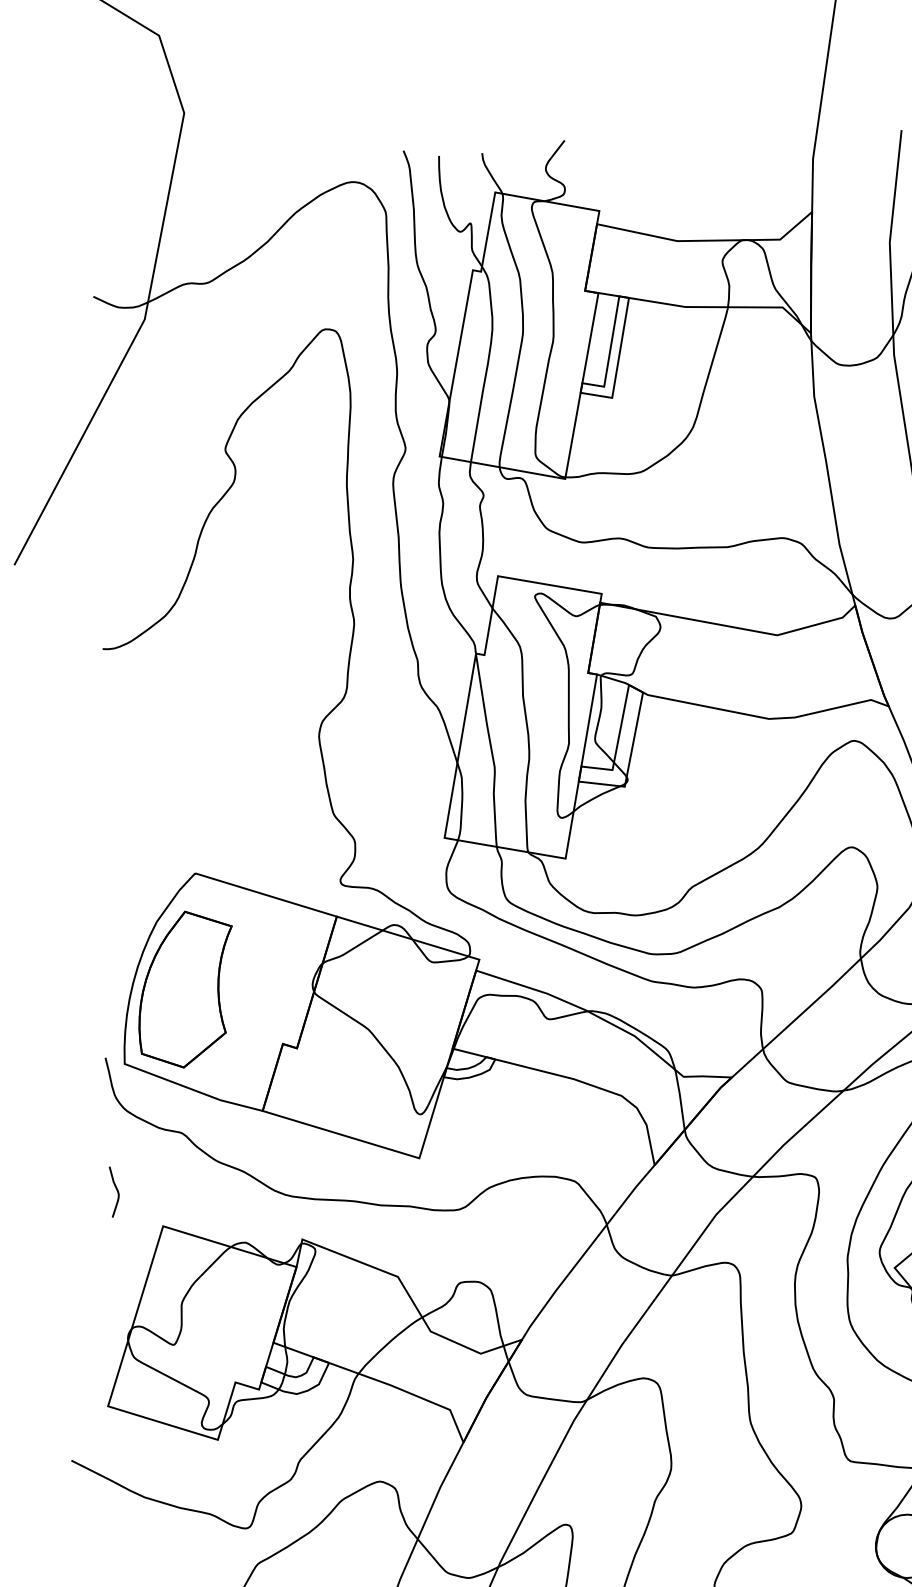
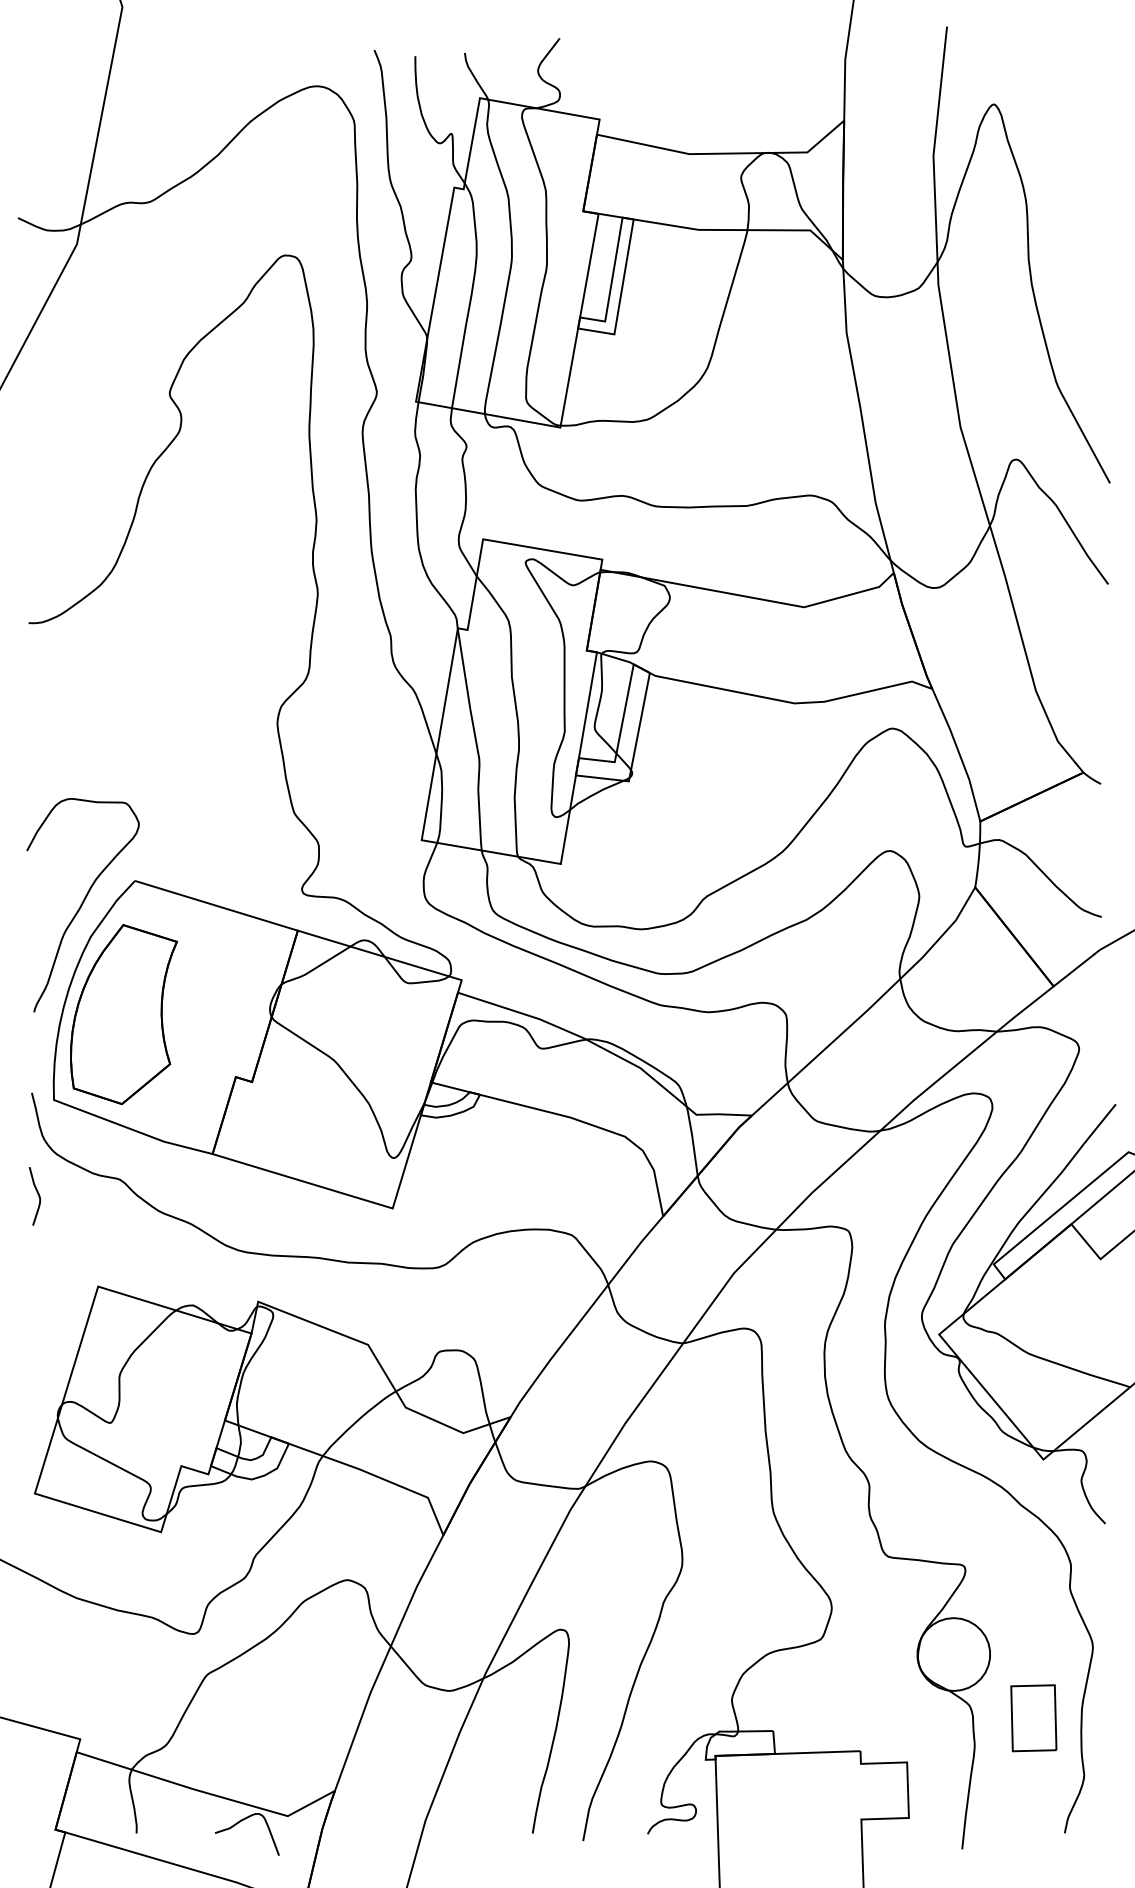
curve: (149, 894) -> (82, 905), added
curve: (116, 1190) -> (37, 1194), moved

